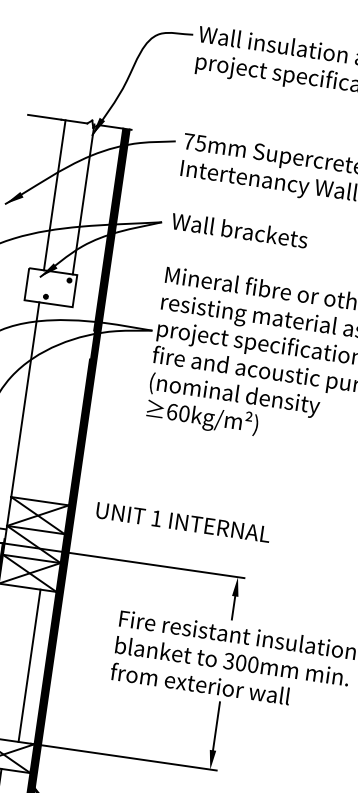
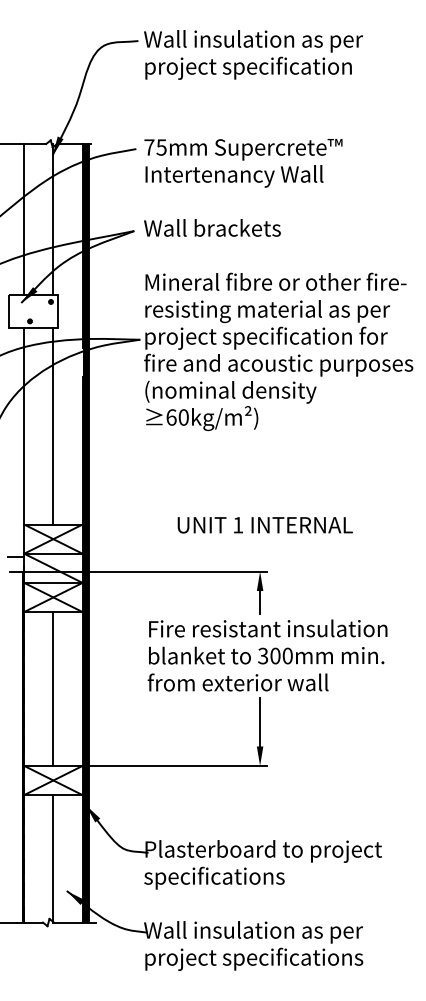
line: (54, 403) -> (53, 425), added
text: (182, 522) -> (264, 525), moved
line: (29, 665) -> (53, 688), moved

